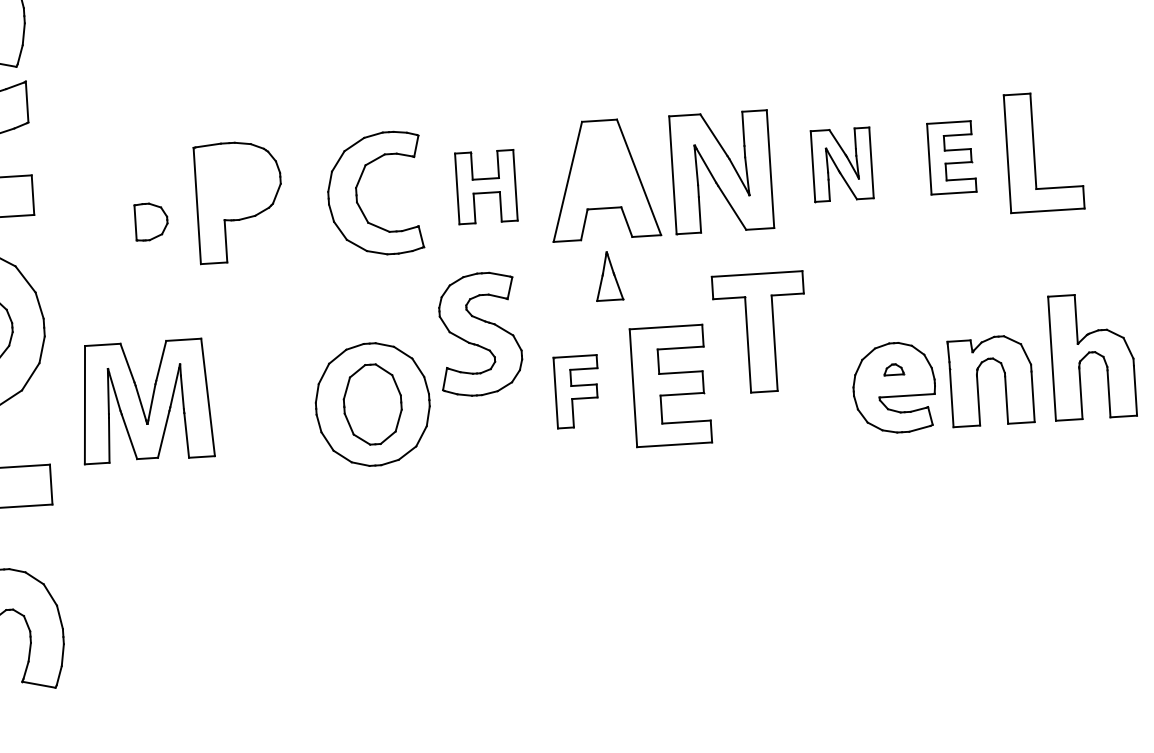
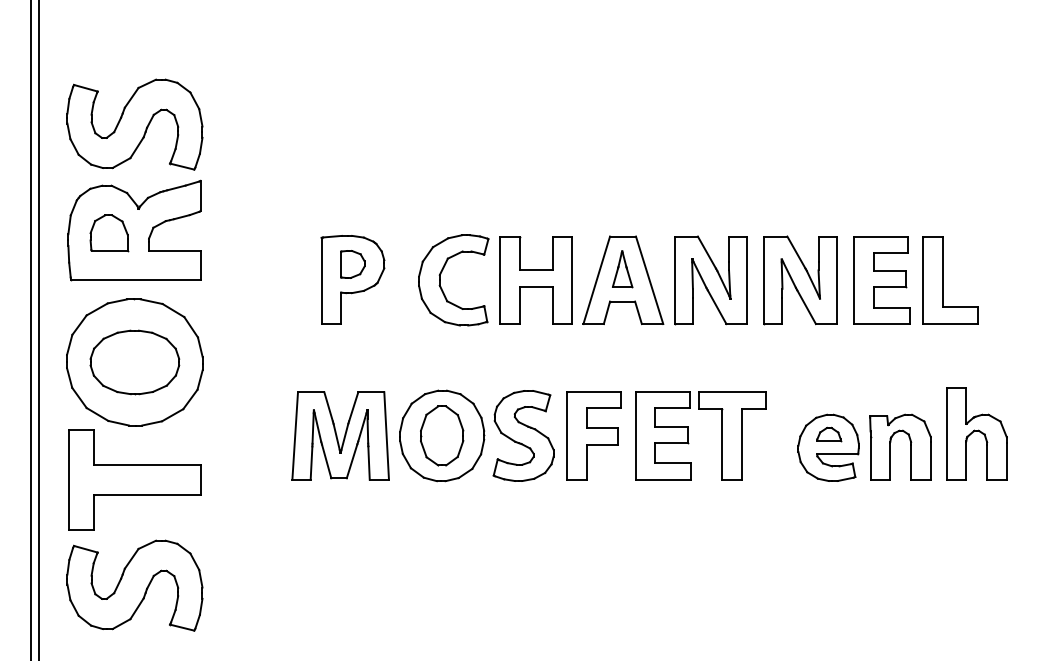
part: (951, 158) -> (881, 280), size x1.67
part: (842, 164) -> (800, 280), size x1.67
part: (485, 187) -> (535, 280), size x1.67
part: (150, 221) -> (352, 264), moved
part: (608, 276) -> (622, 269), moved
part: (760, 332) -> (732, 435), moved
part: (479, 333) -> (523, 435), moved
part: (894, 369) -> (829, 434), size x1.67
part: (576, 391) -> (593, 435), size x1.67
part: (145, 400) -> (340, 435), moved

